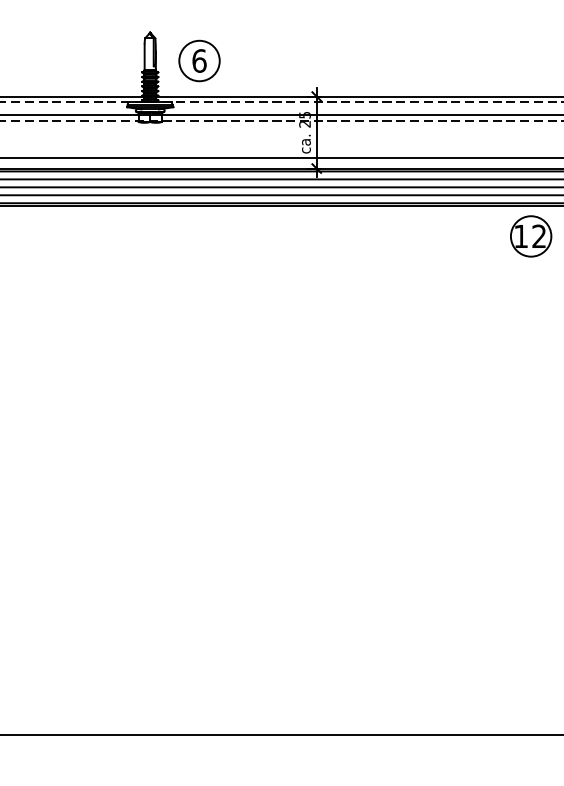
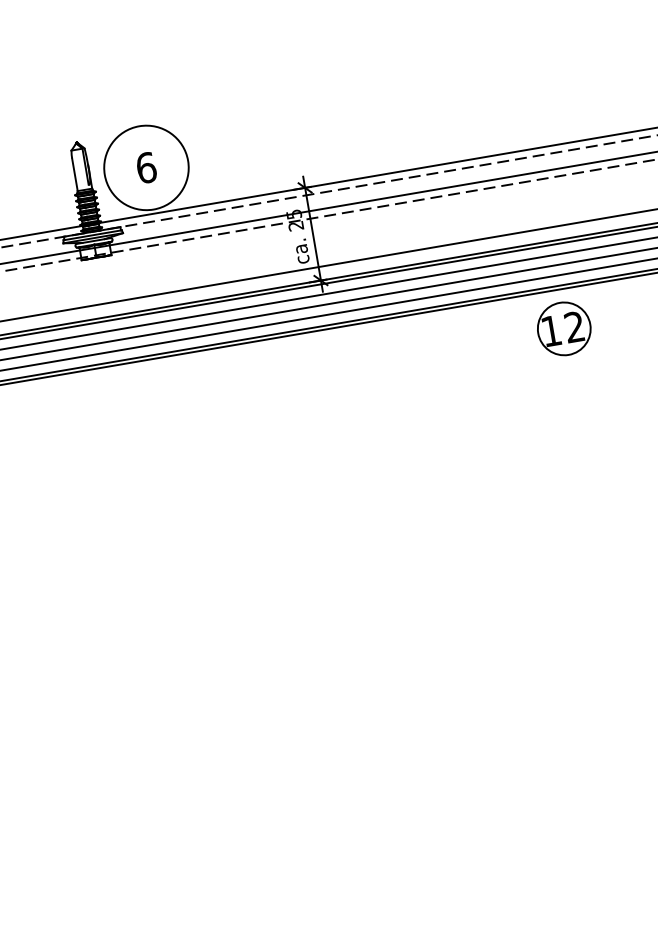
circle: (199, 60) -> (146, 167), size x1.6
part: (531, 236) -> (564, 328), moved

